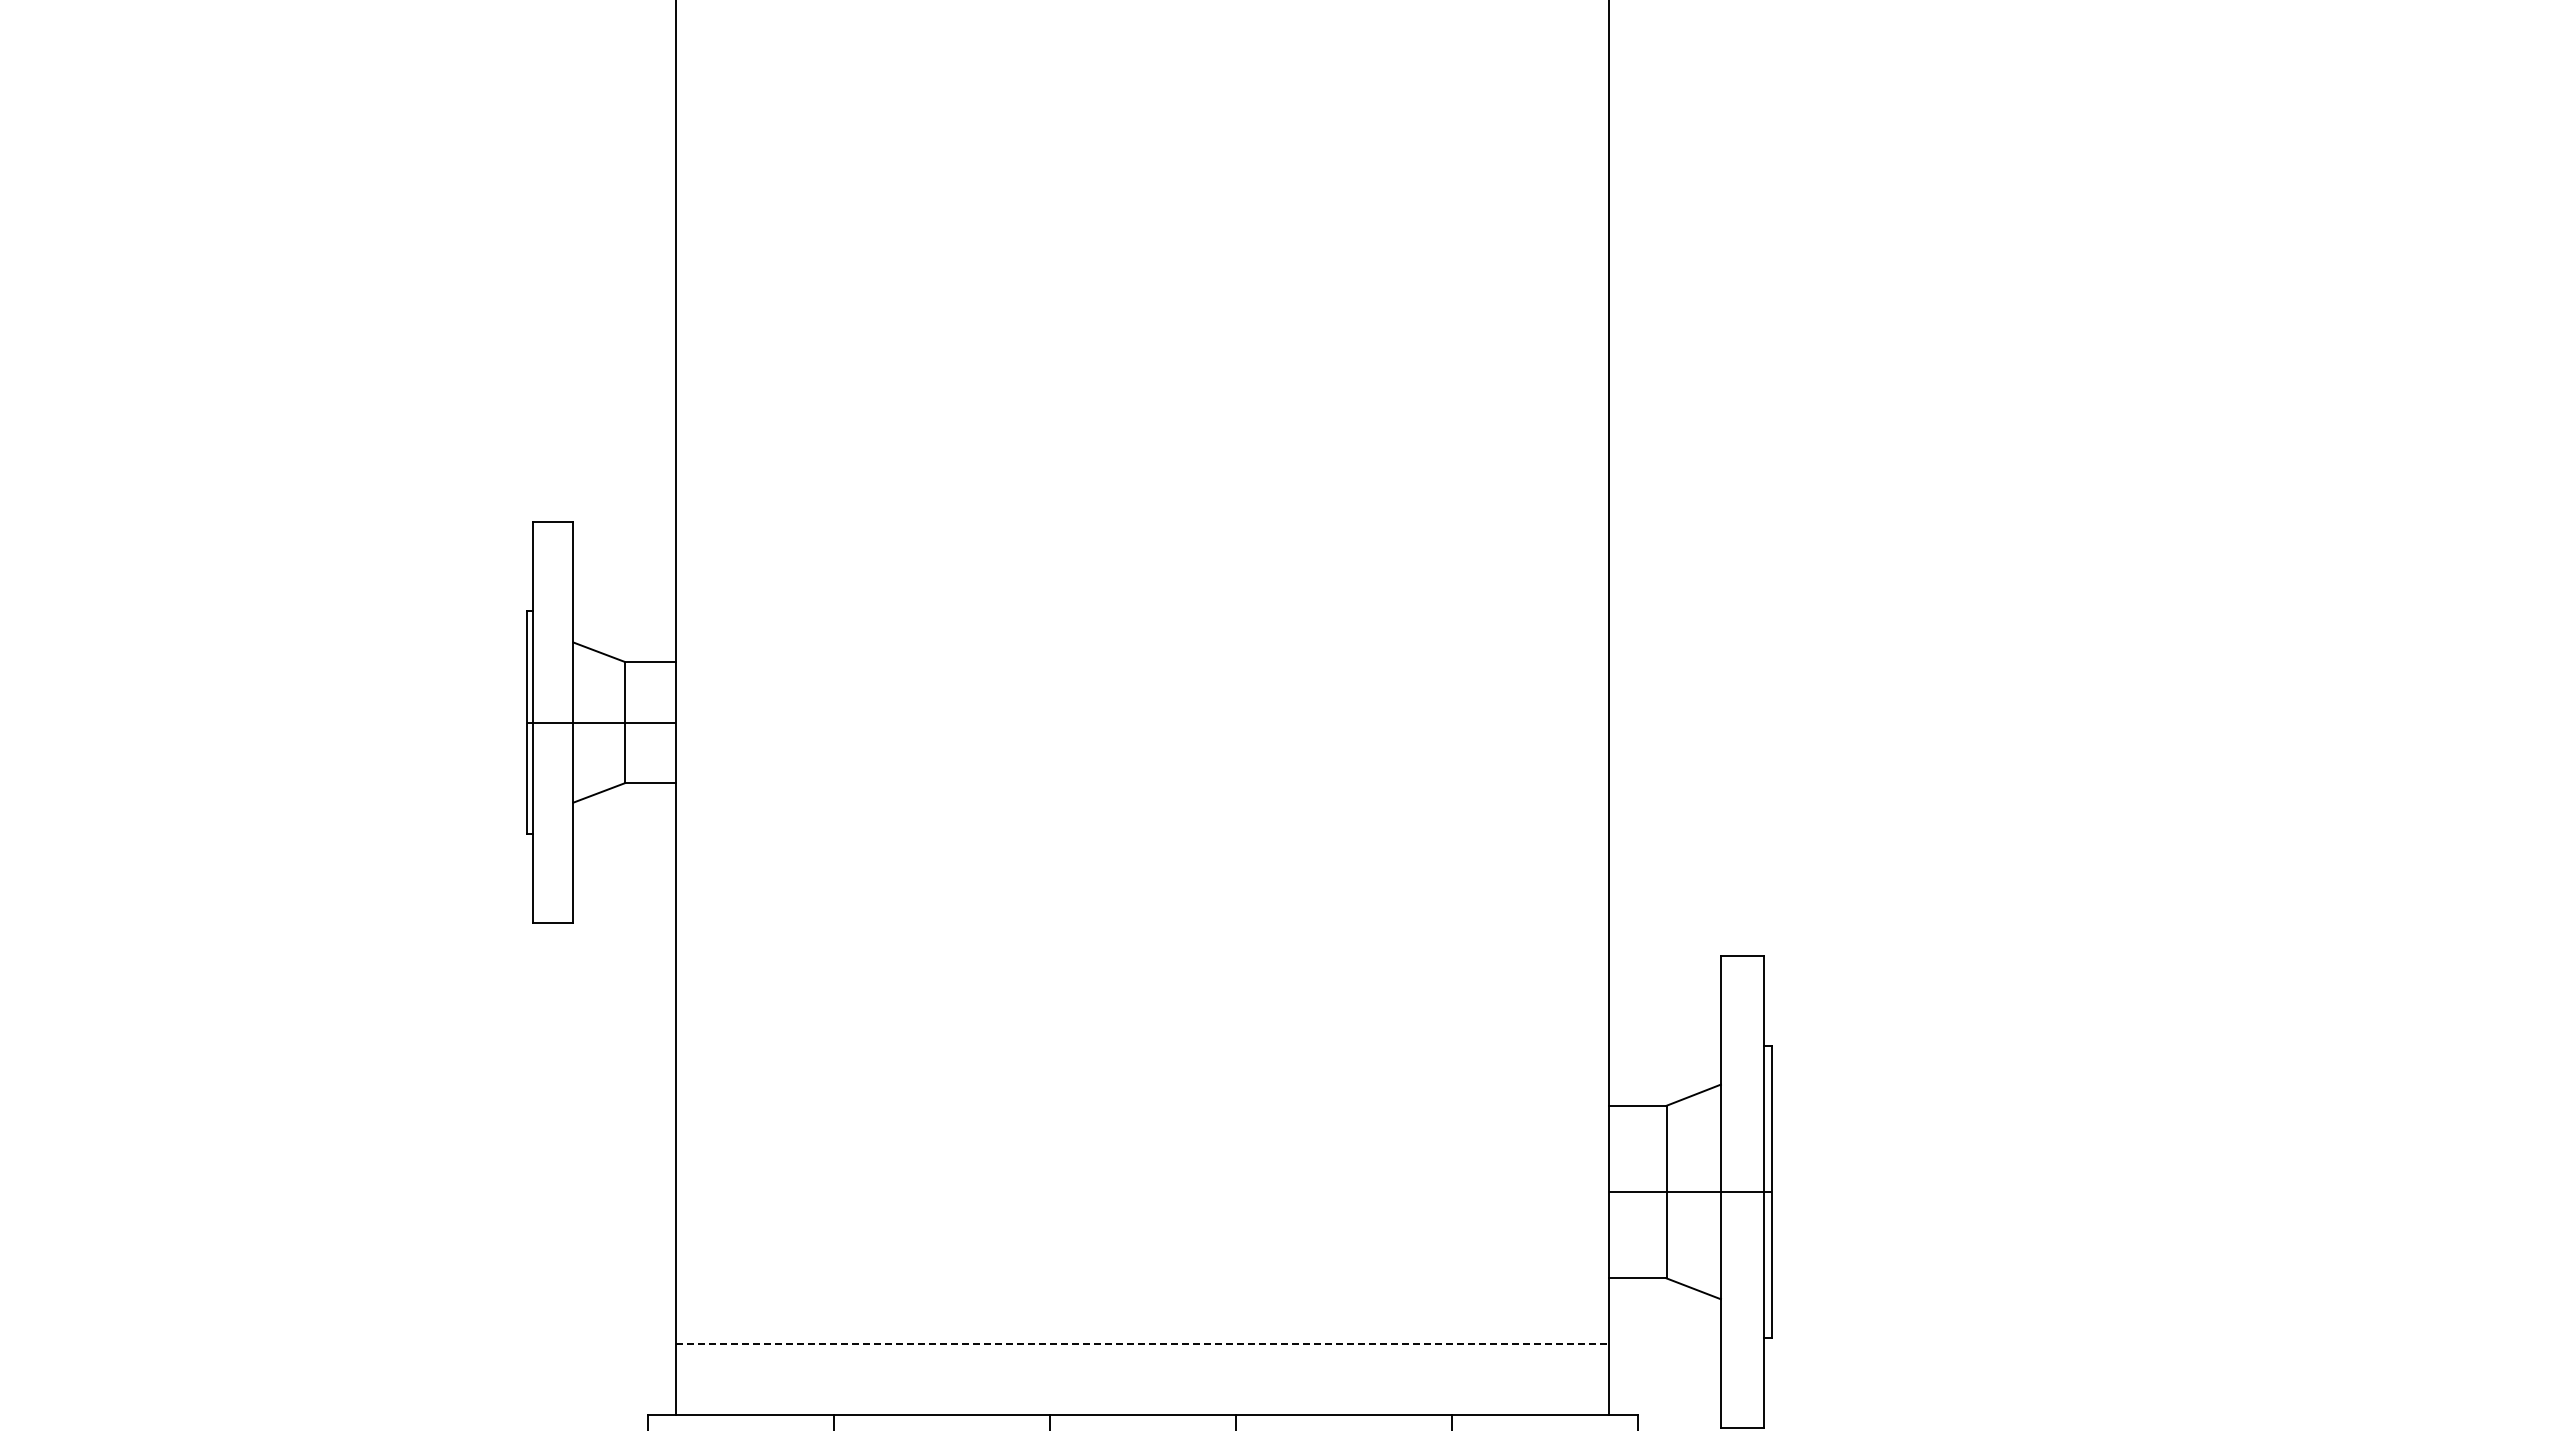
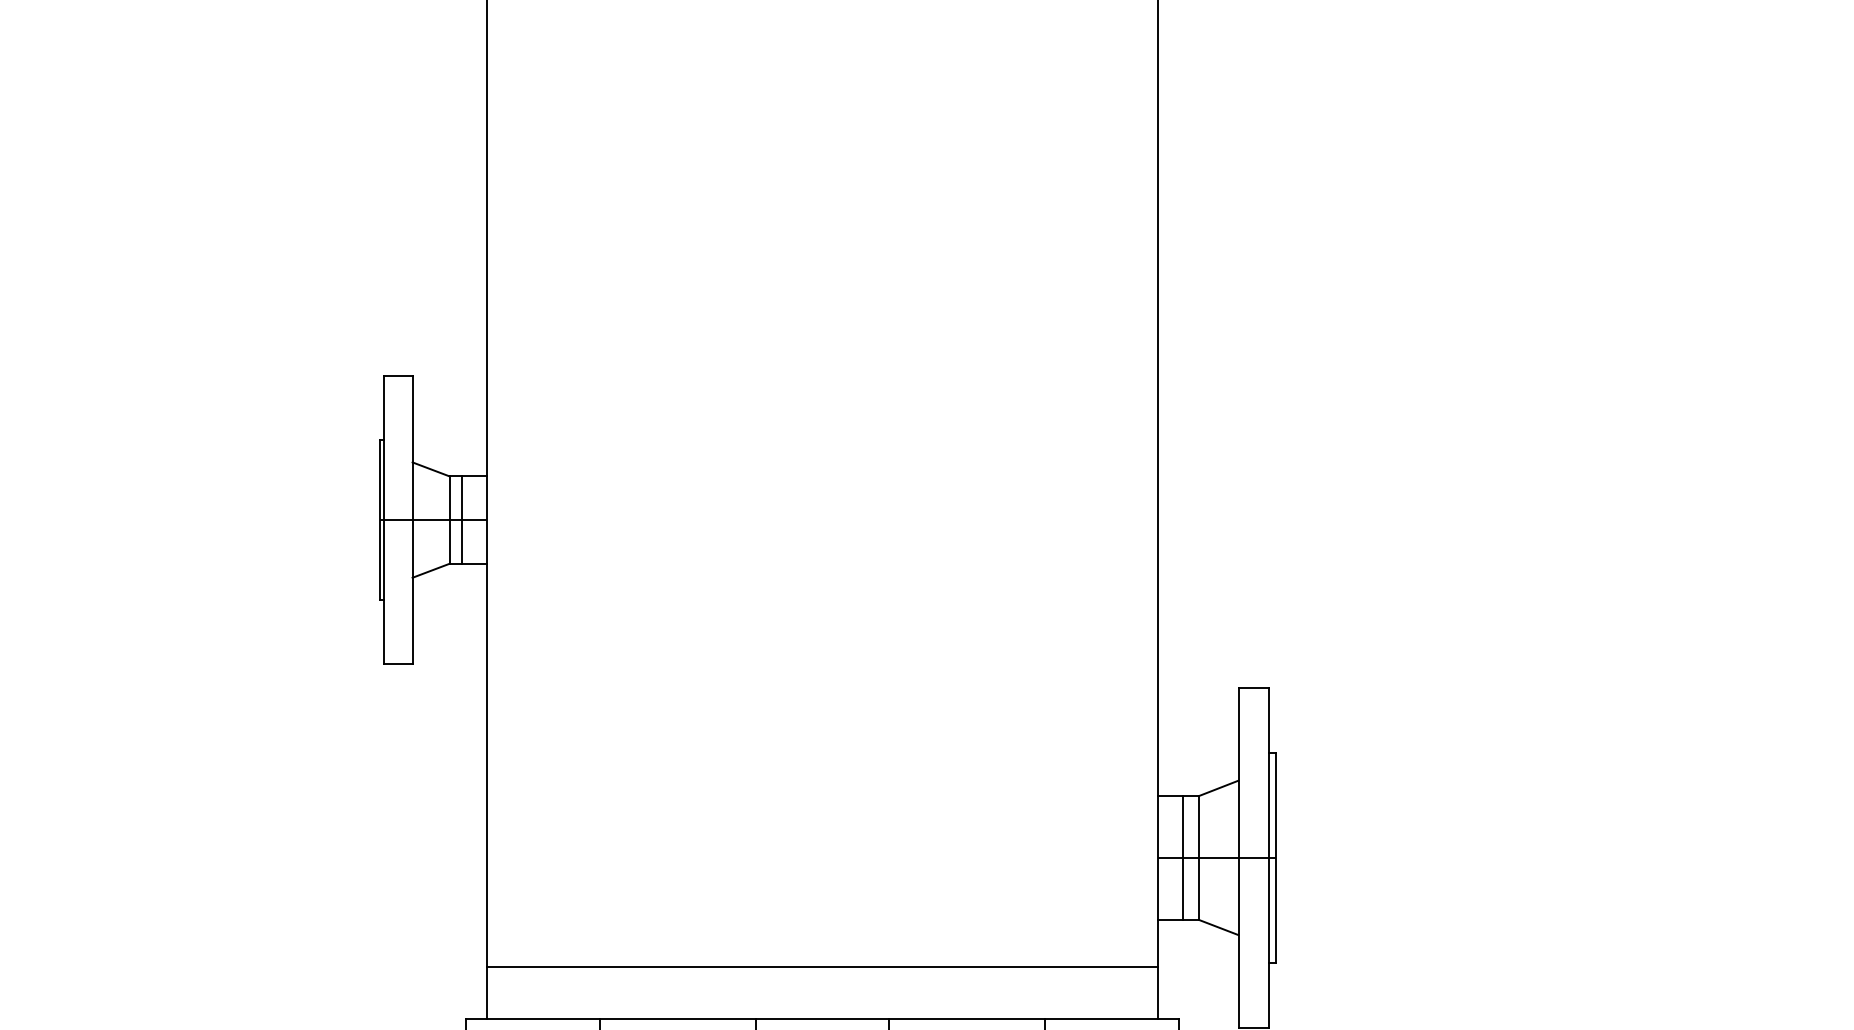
line: (641, 722) -> (461, 520), added
line: (1643, 1191) -> (1182, 857), added
line: (1143, 1343) -> (823, 966), dashed -> solid

